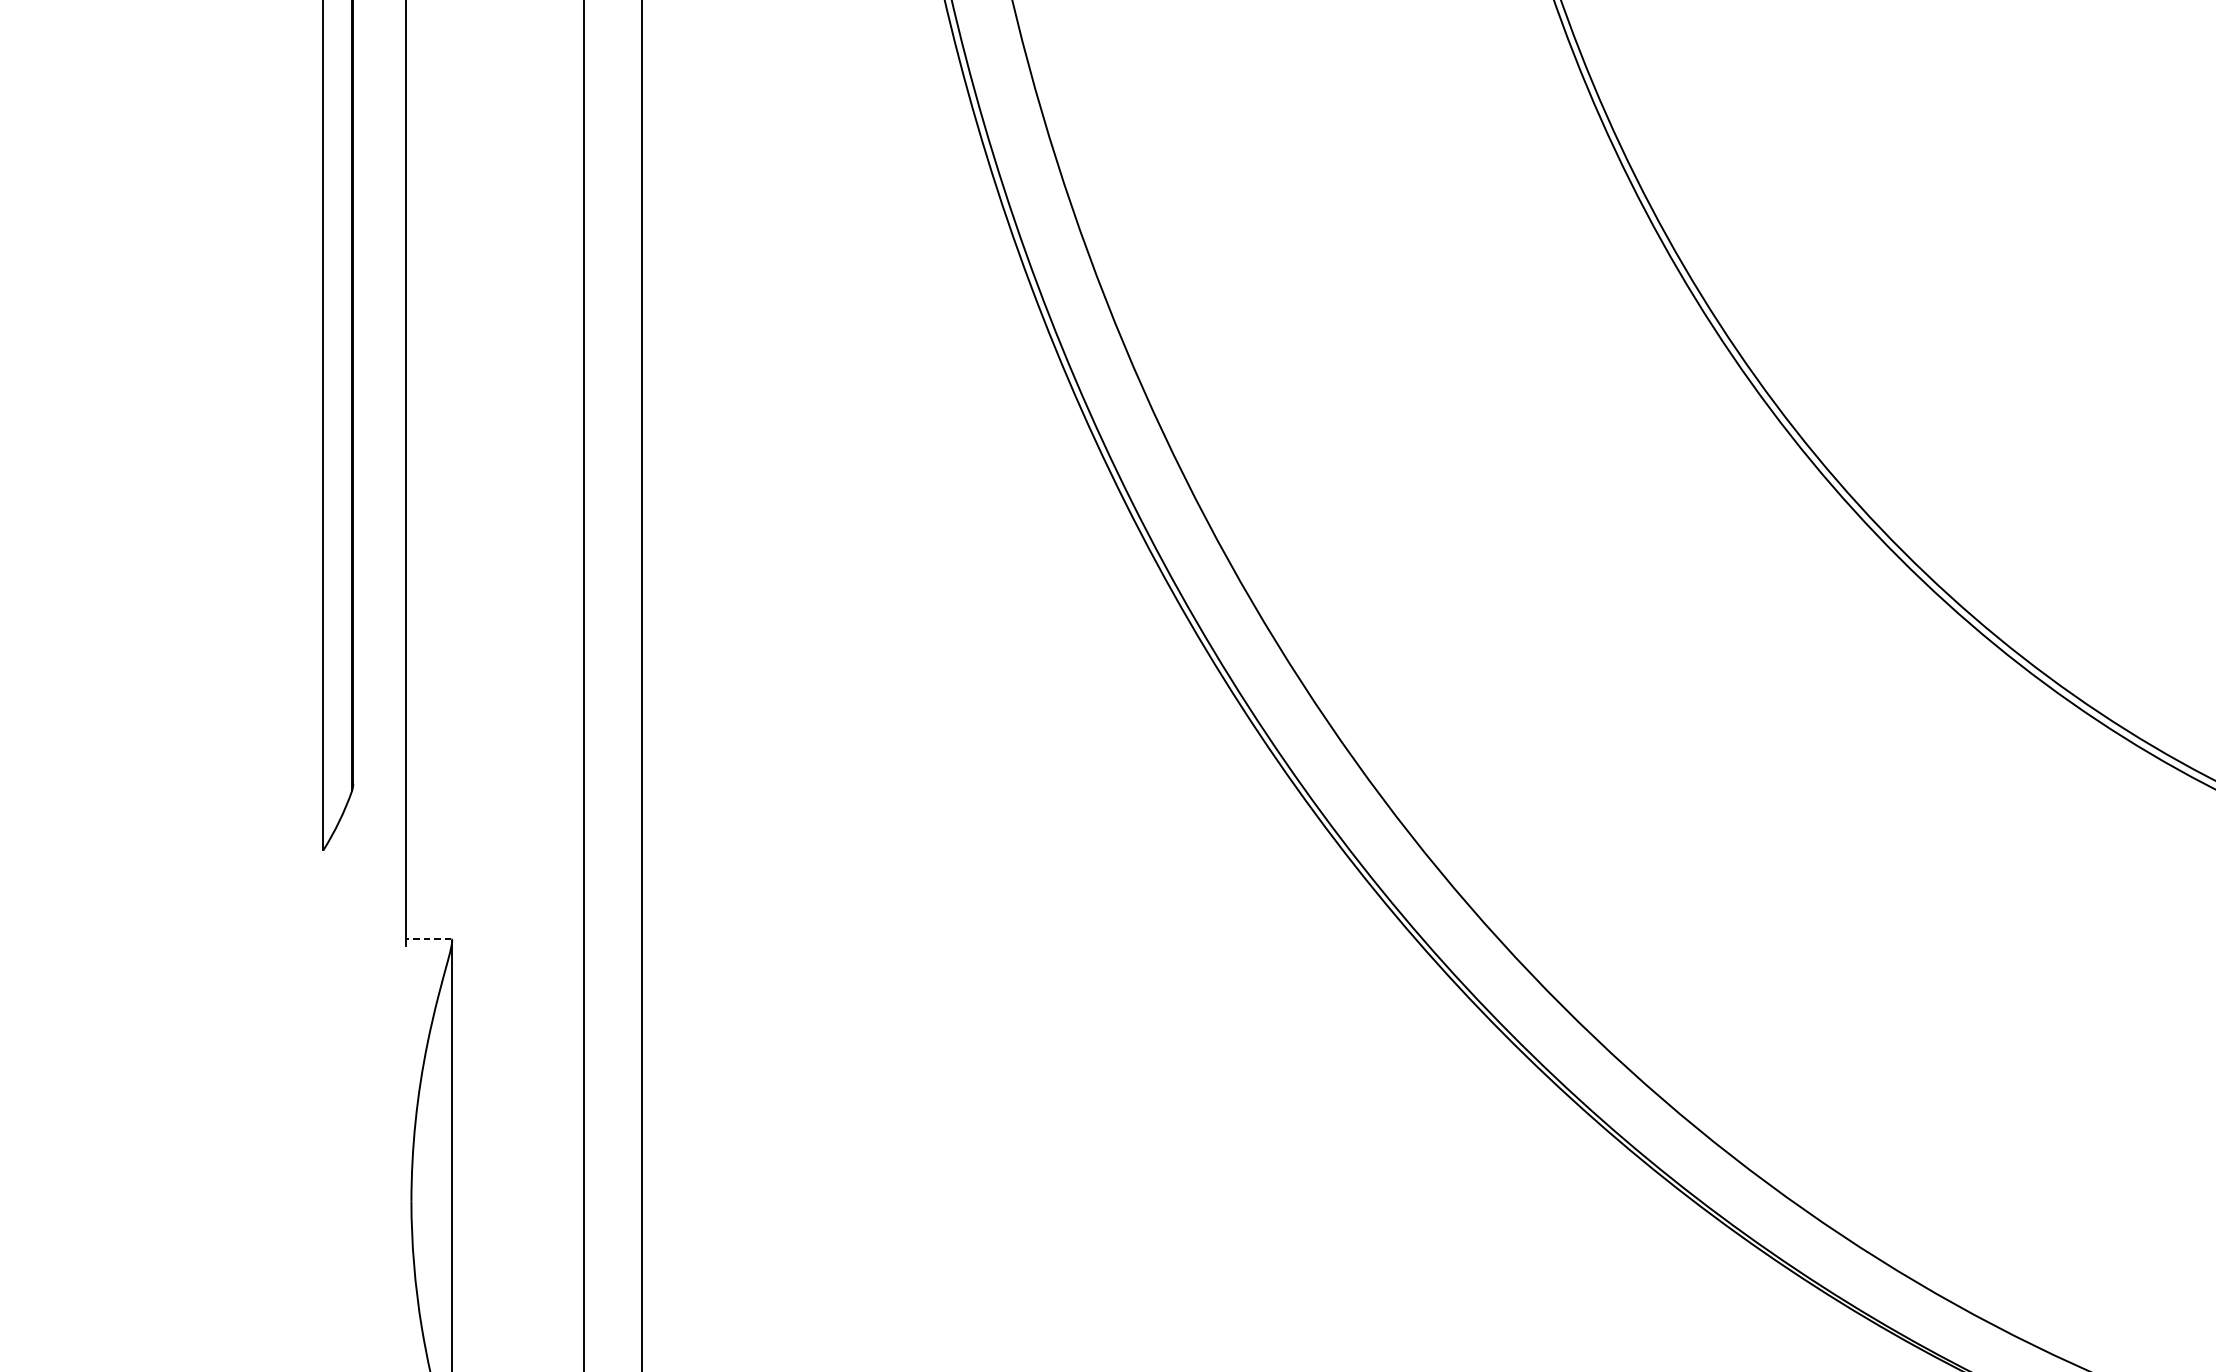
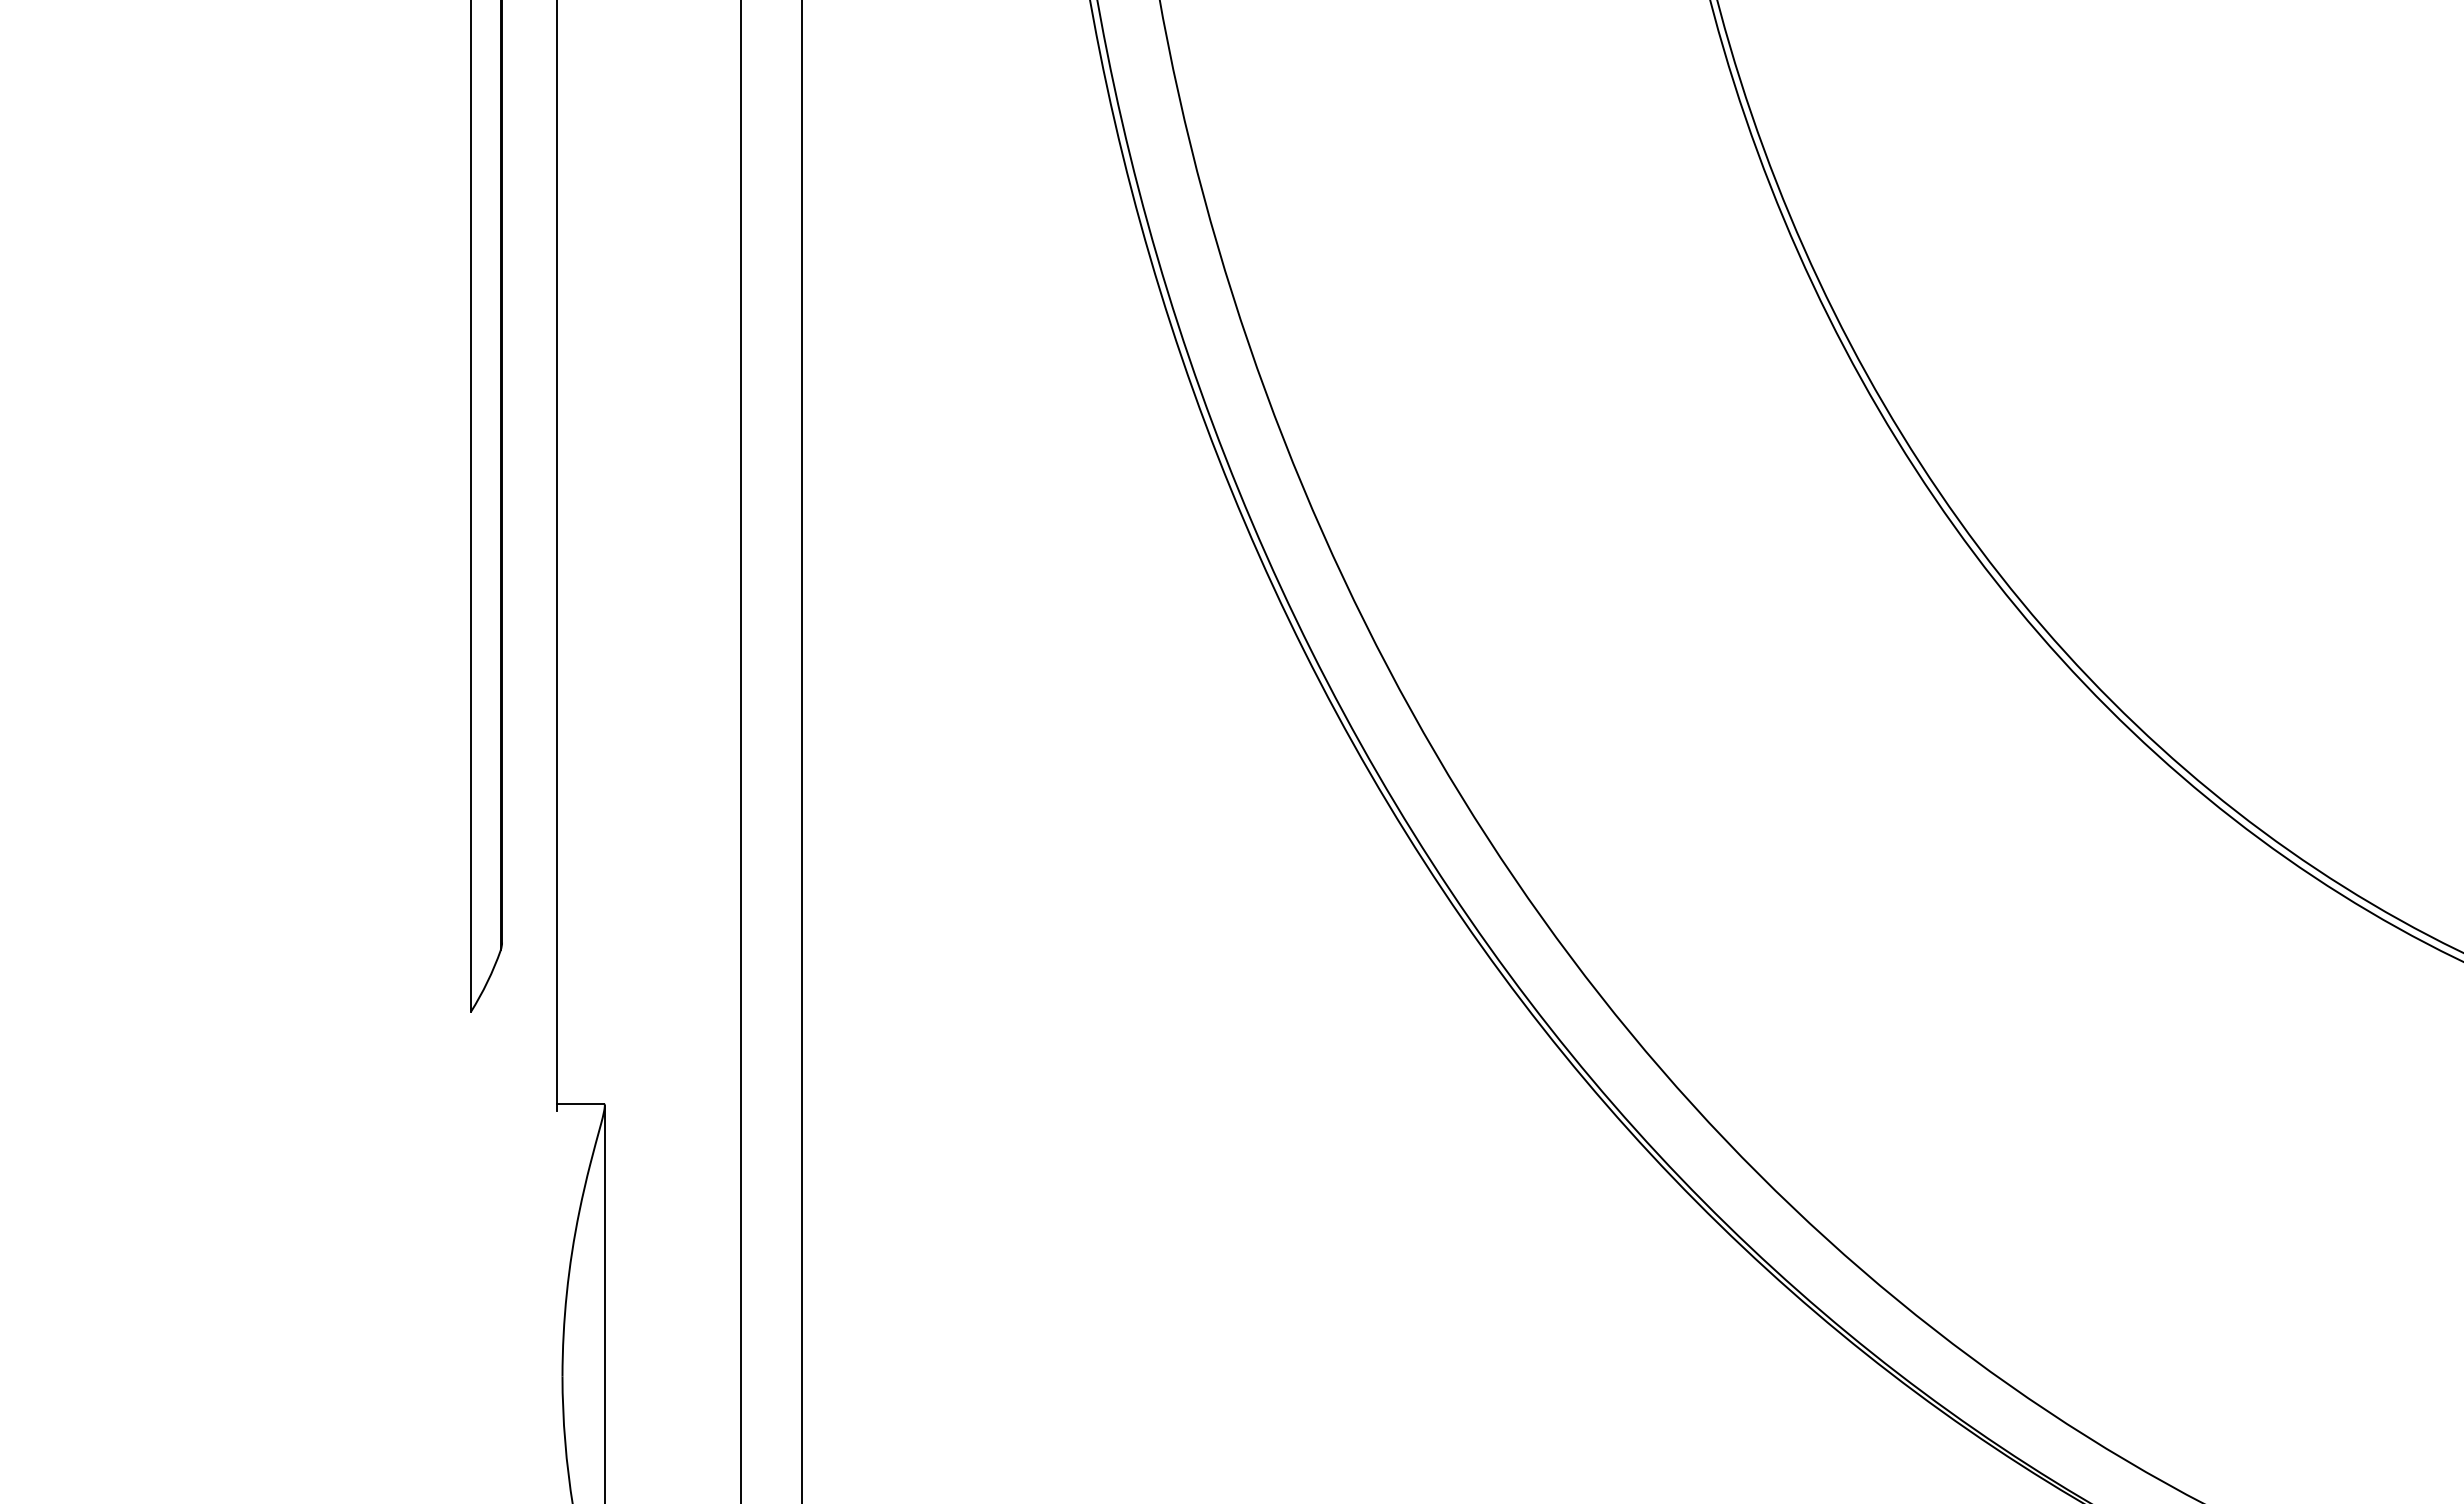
line: (428, 939) -> (580, 1104), dashed -> solid

